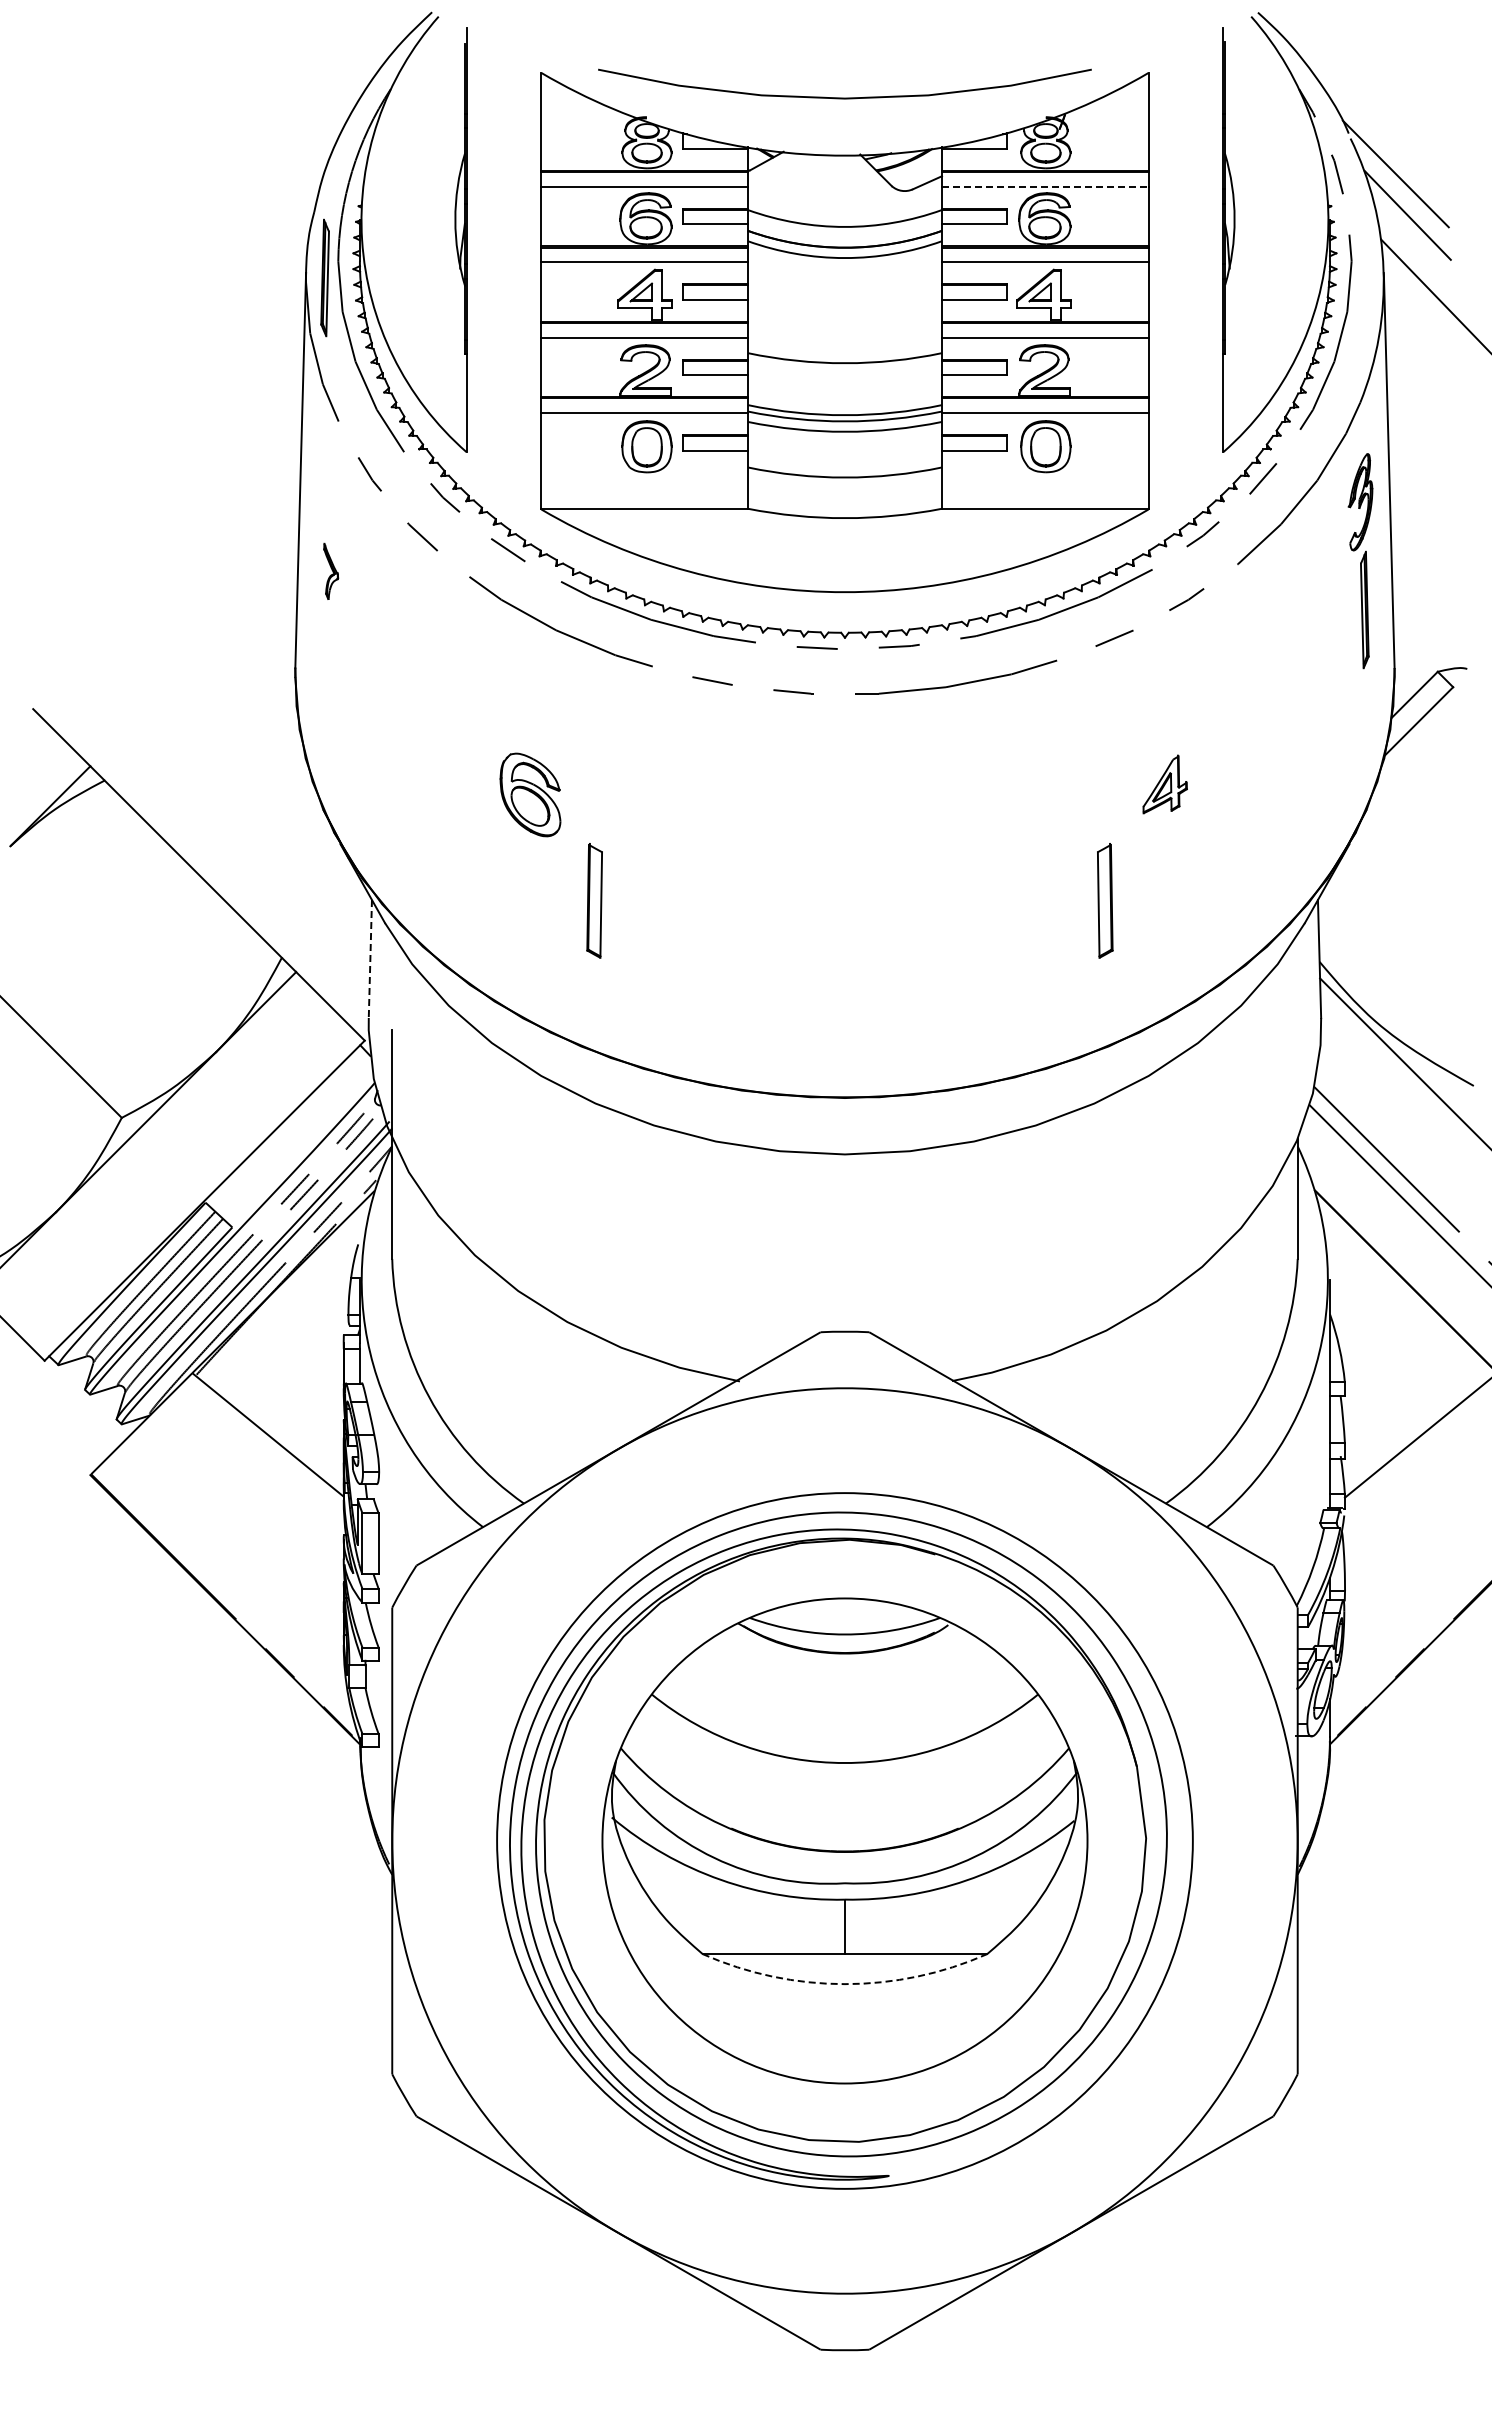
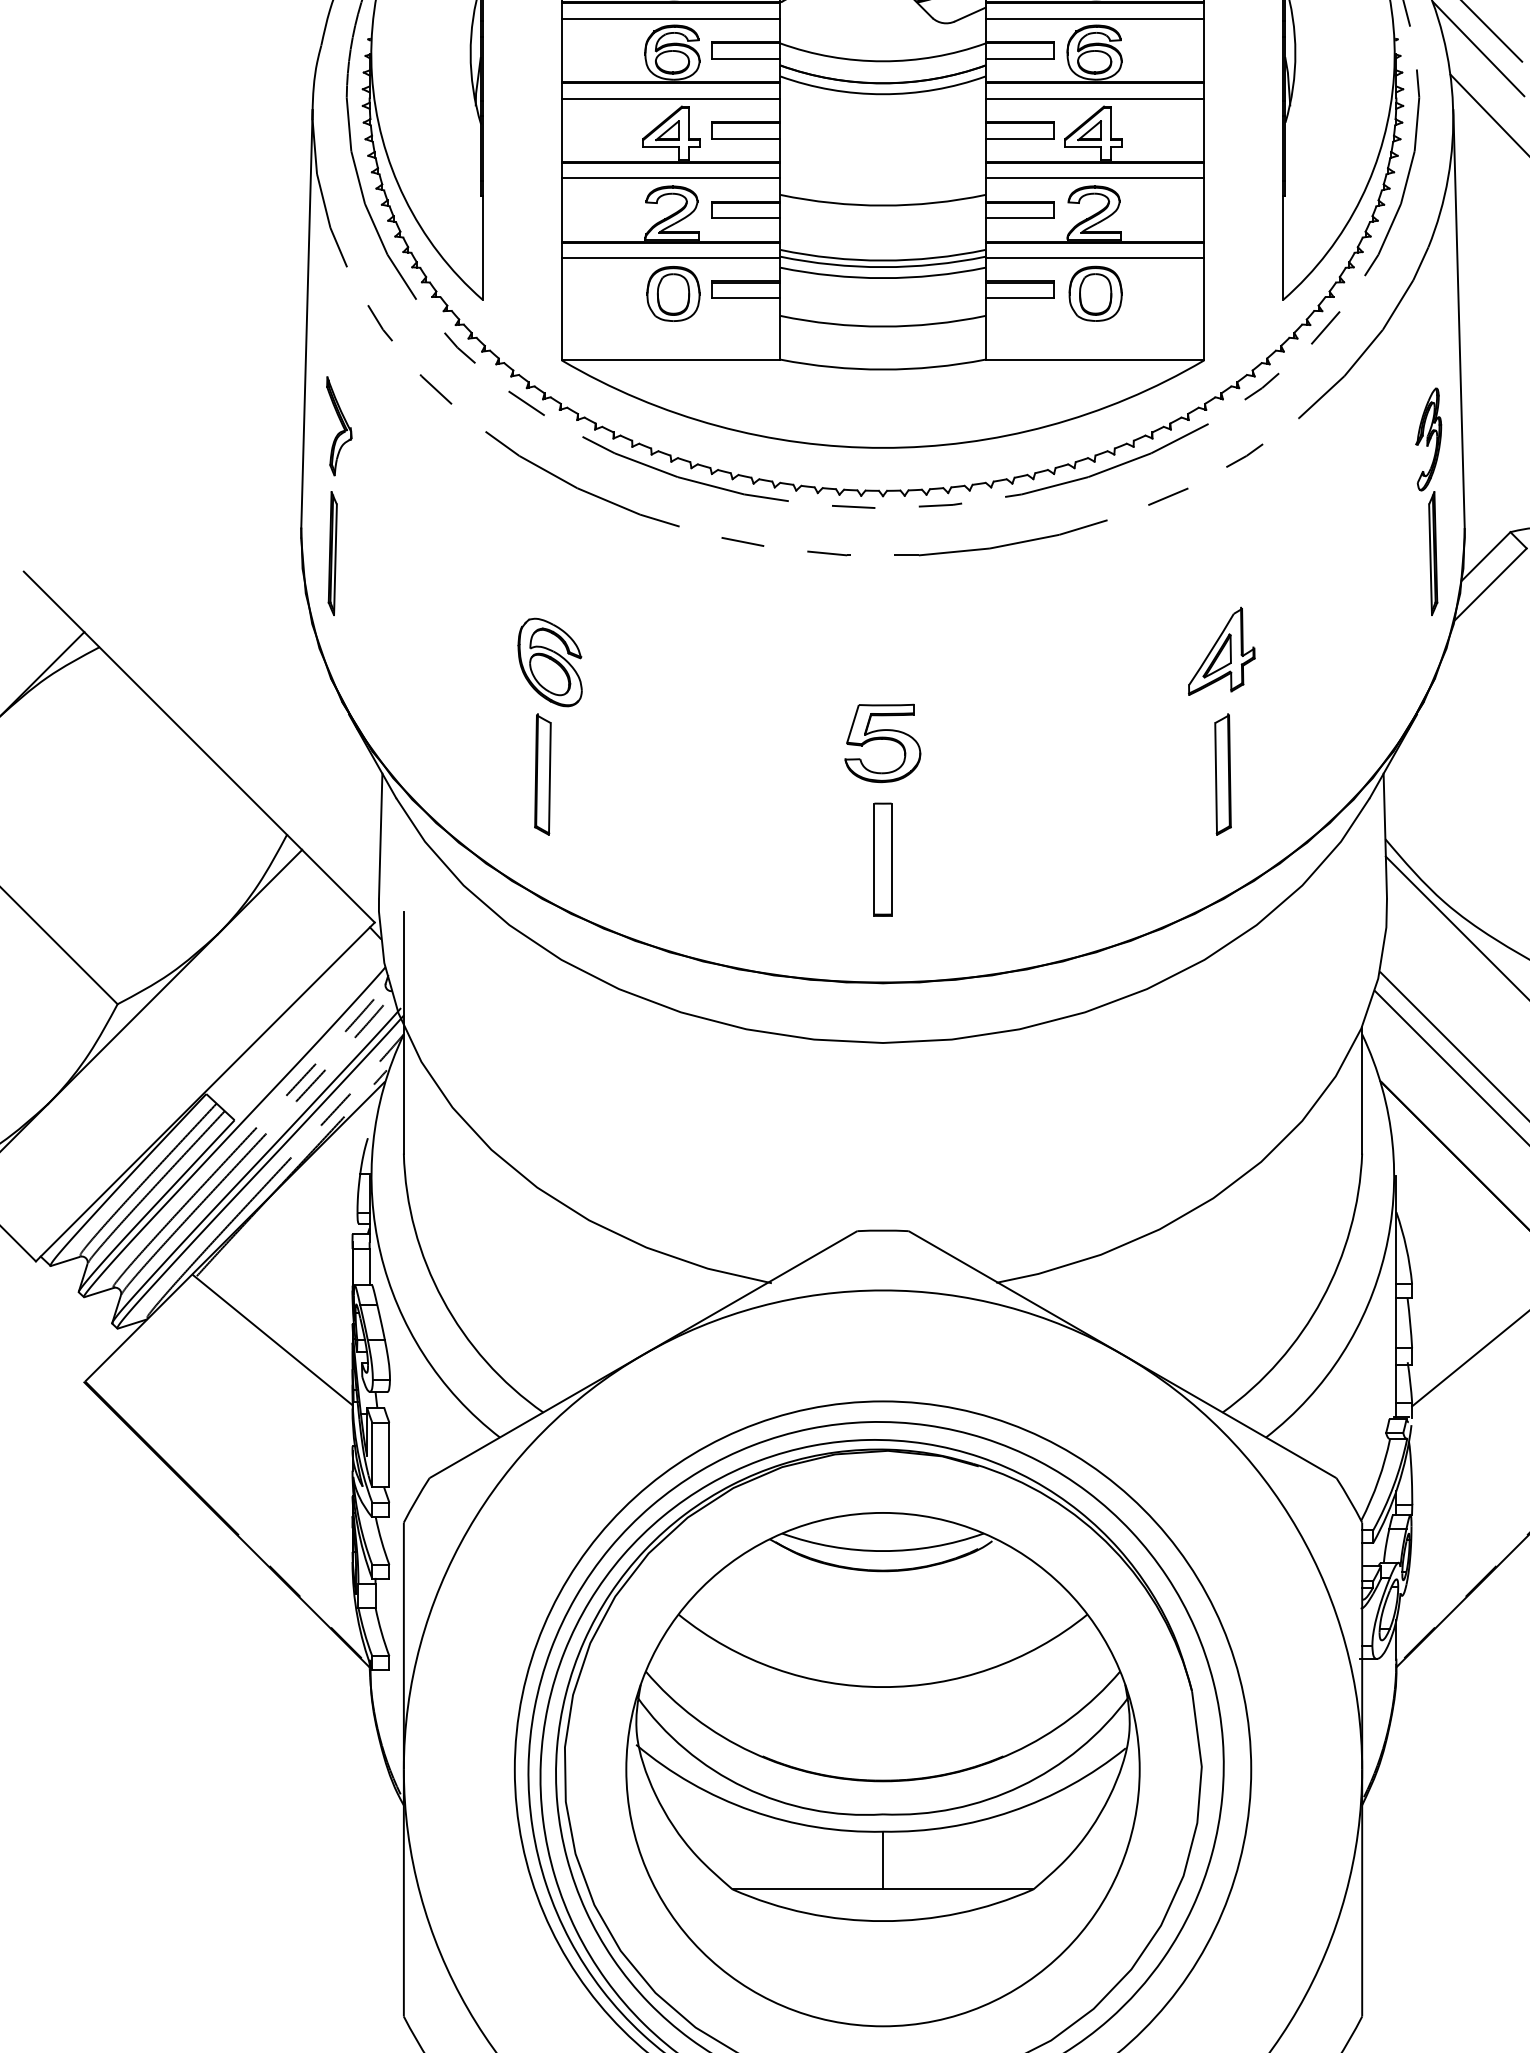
line: (1045, 186) -> (1095, 18), dashed -> solid
part: (324, 277) -> (332, 553), moved
part: (1360, 561) -> (1428, 502), moved
part: (330, 571) -> (338, 425), size x1.67
part: (1165, 784) -> (1222, 651), size x1.43
part: (844, 871) -> (882, 743), added
part: (594, 900) -> (542, 774), moved
part: (1105, 900) -> (1223, 774), moved
line: (370, 959) -> (380, 836), dashed -> solid
part: (844, 981) -> (882, 859), added
arc: (844, 1984) -> (882, 1921), dashed -> solid

